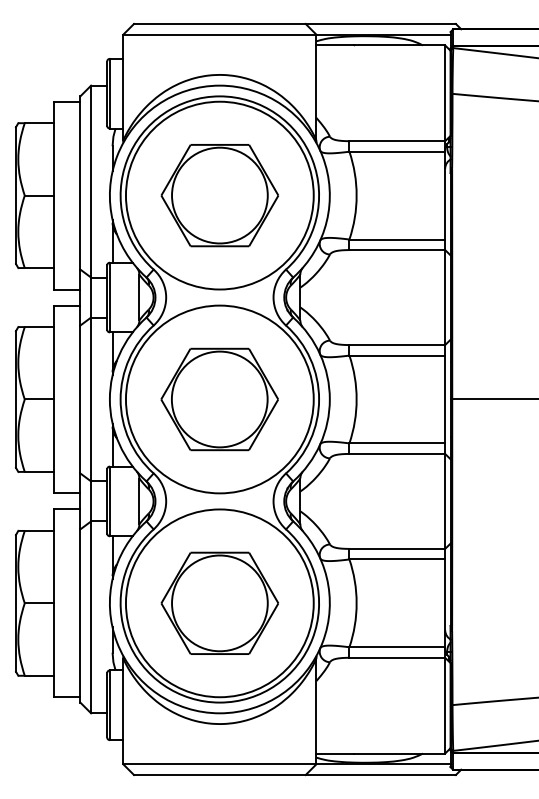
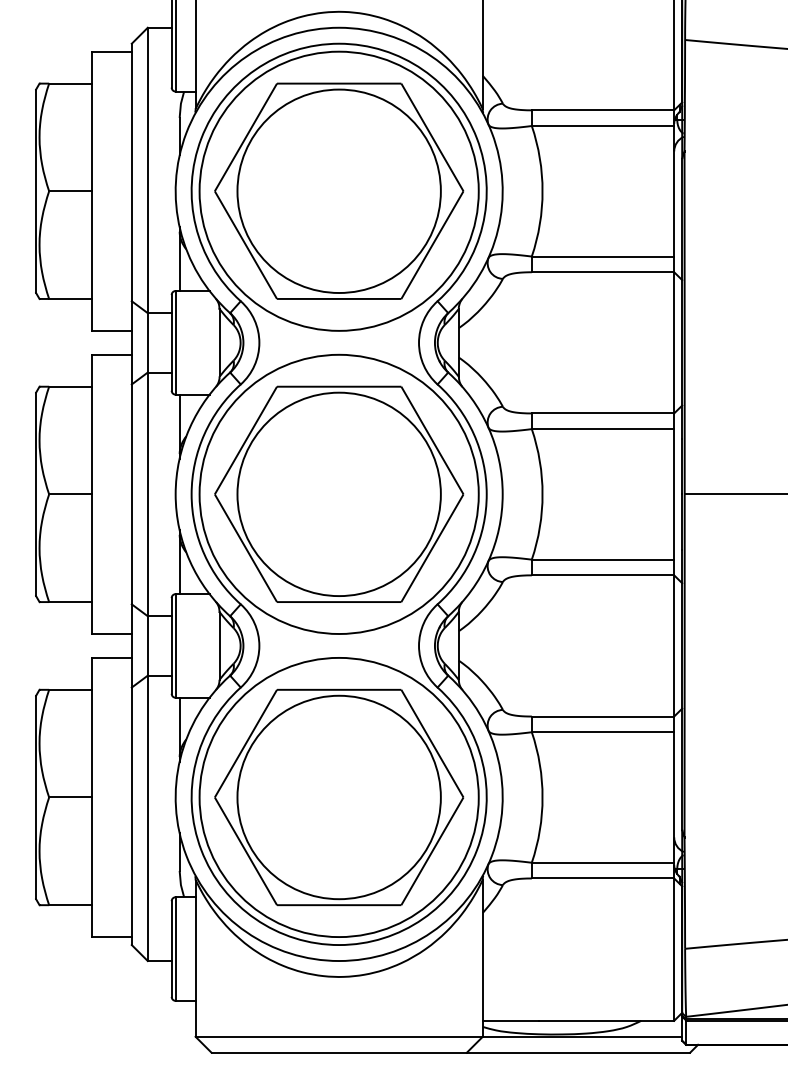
part: (219, 195) -> (338, 191), size x1.43
part: (219, 399) -> (338, 494), size x1.43
part: (219, 603) -> (338, 797), size x1.43

